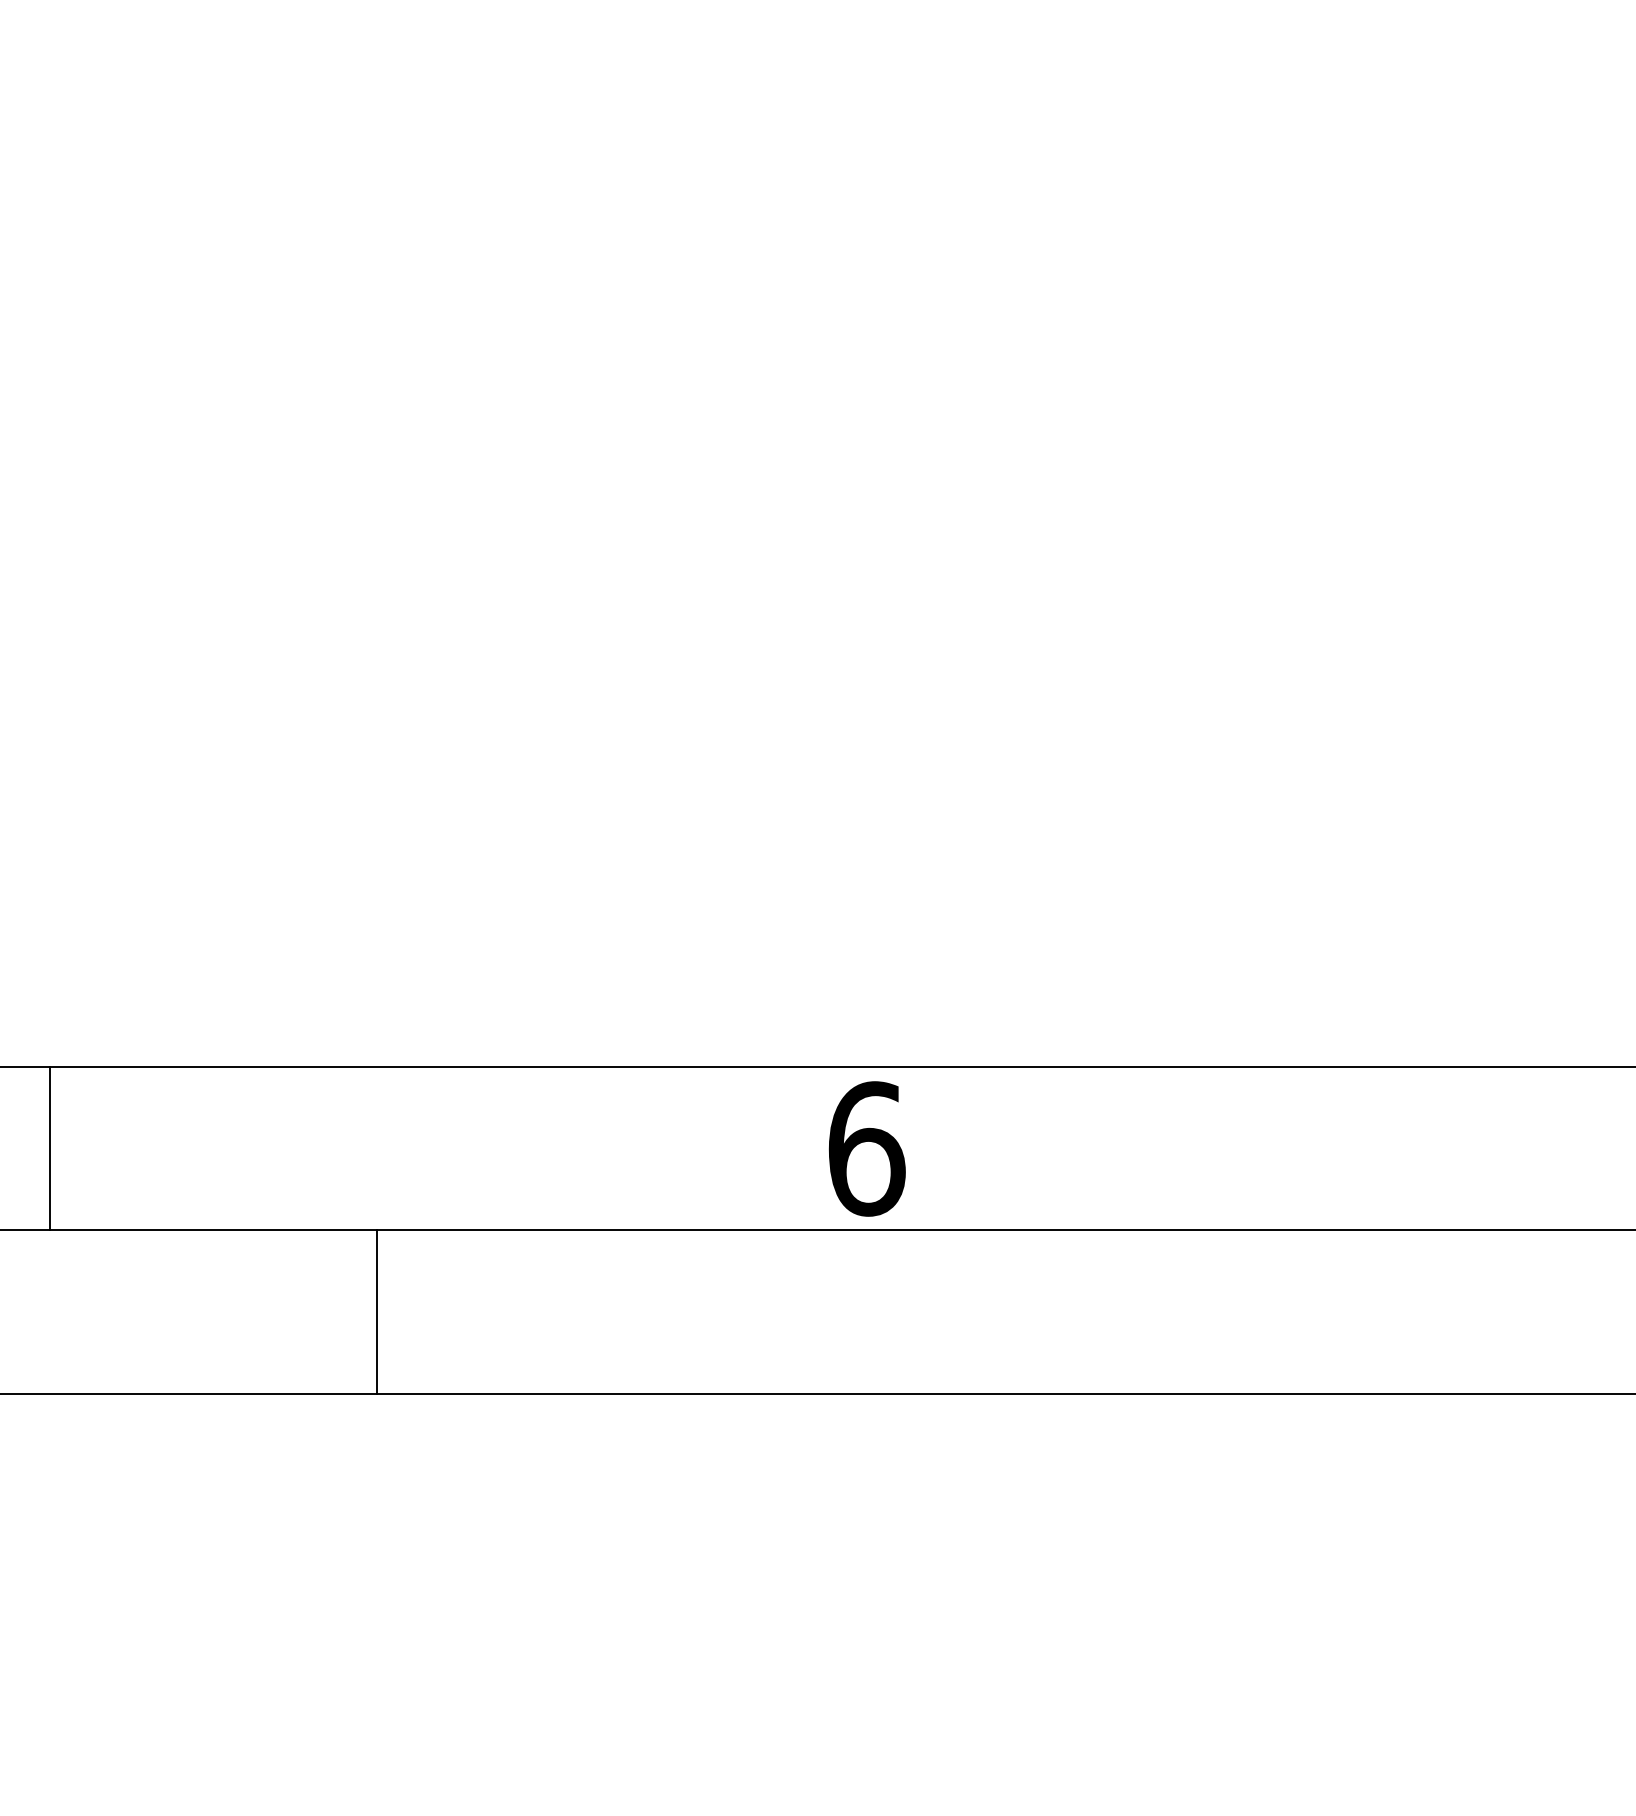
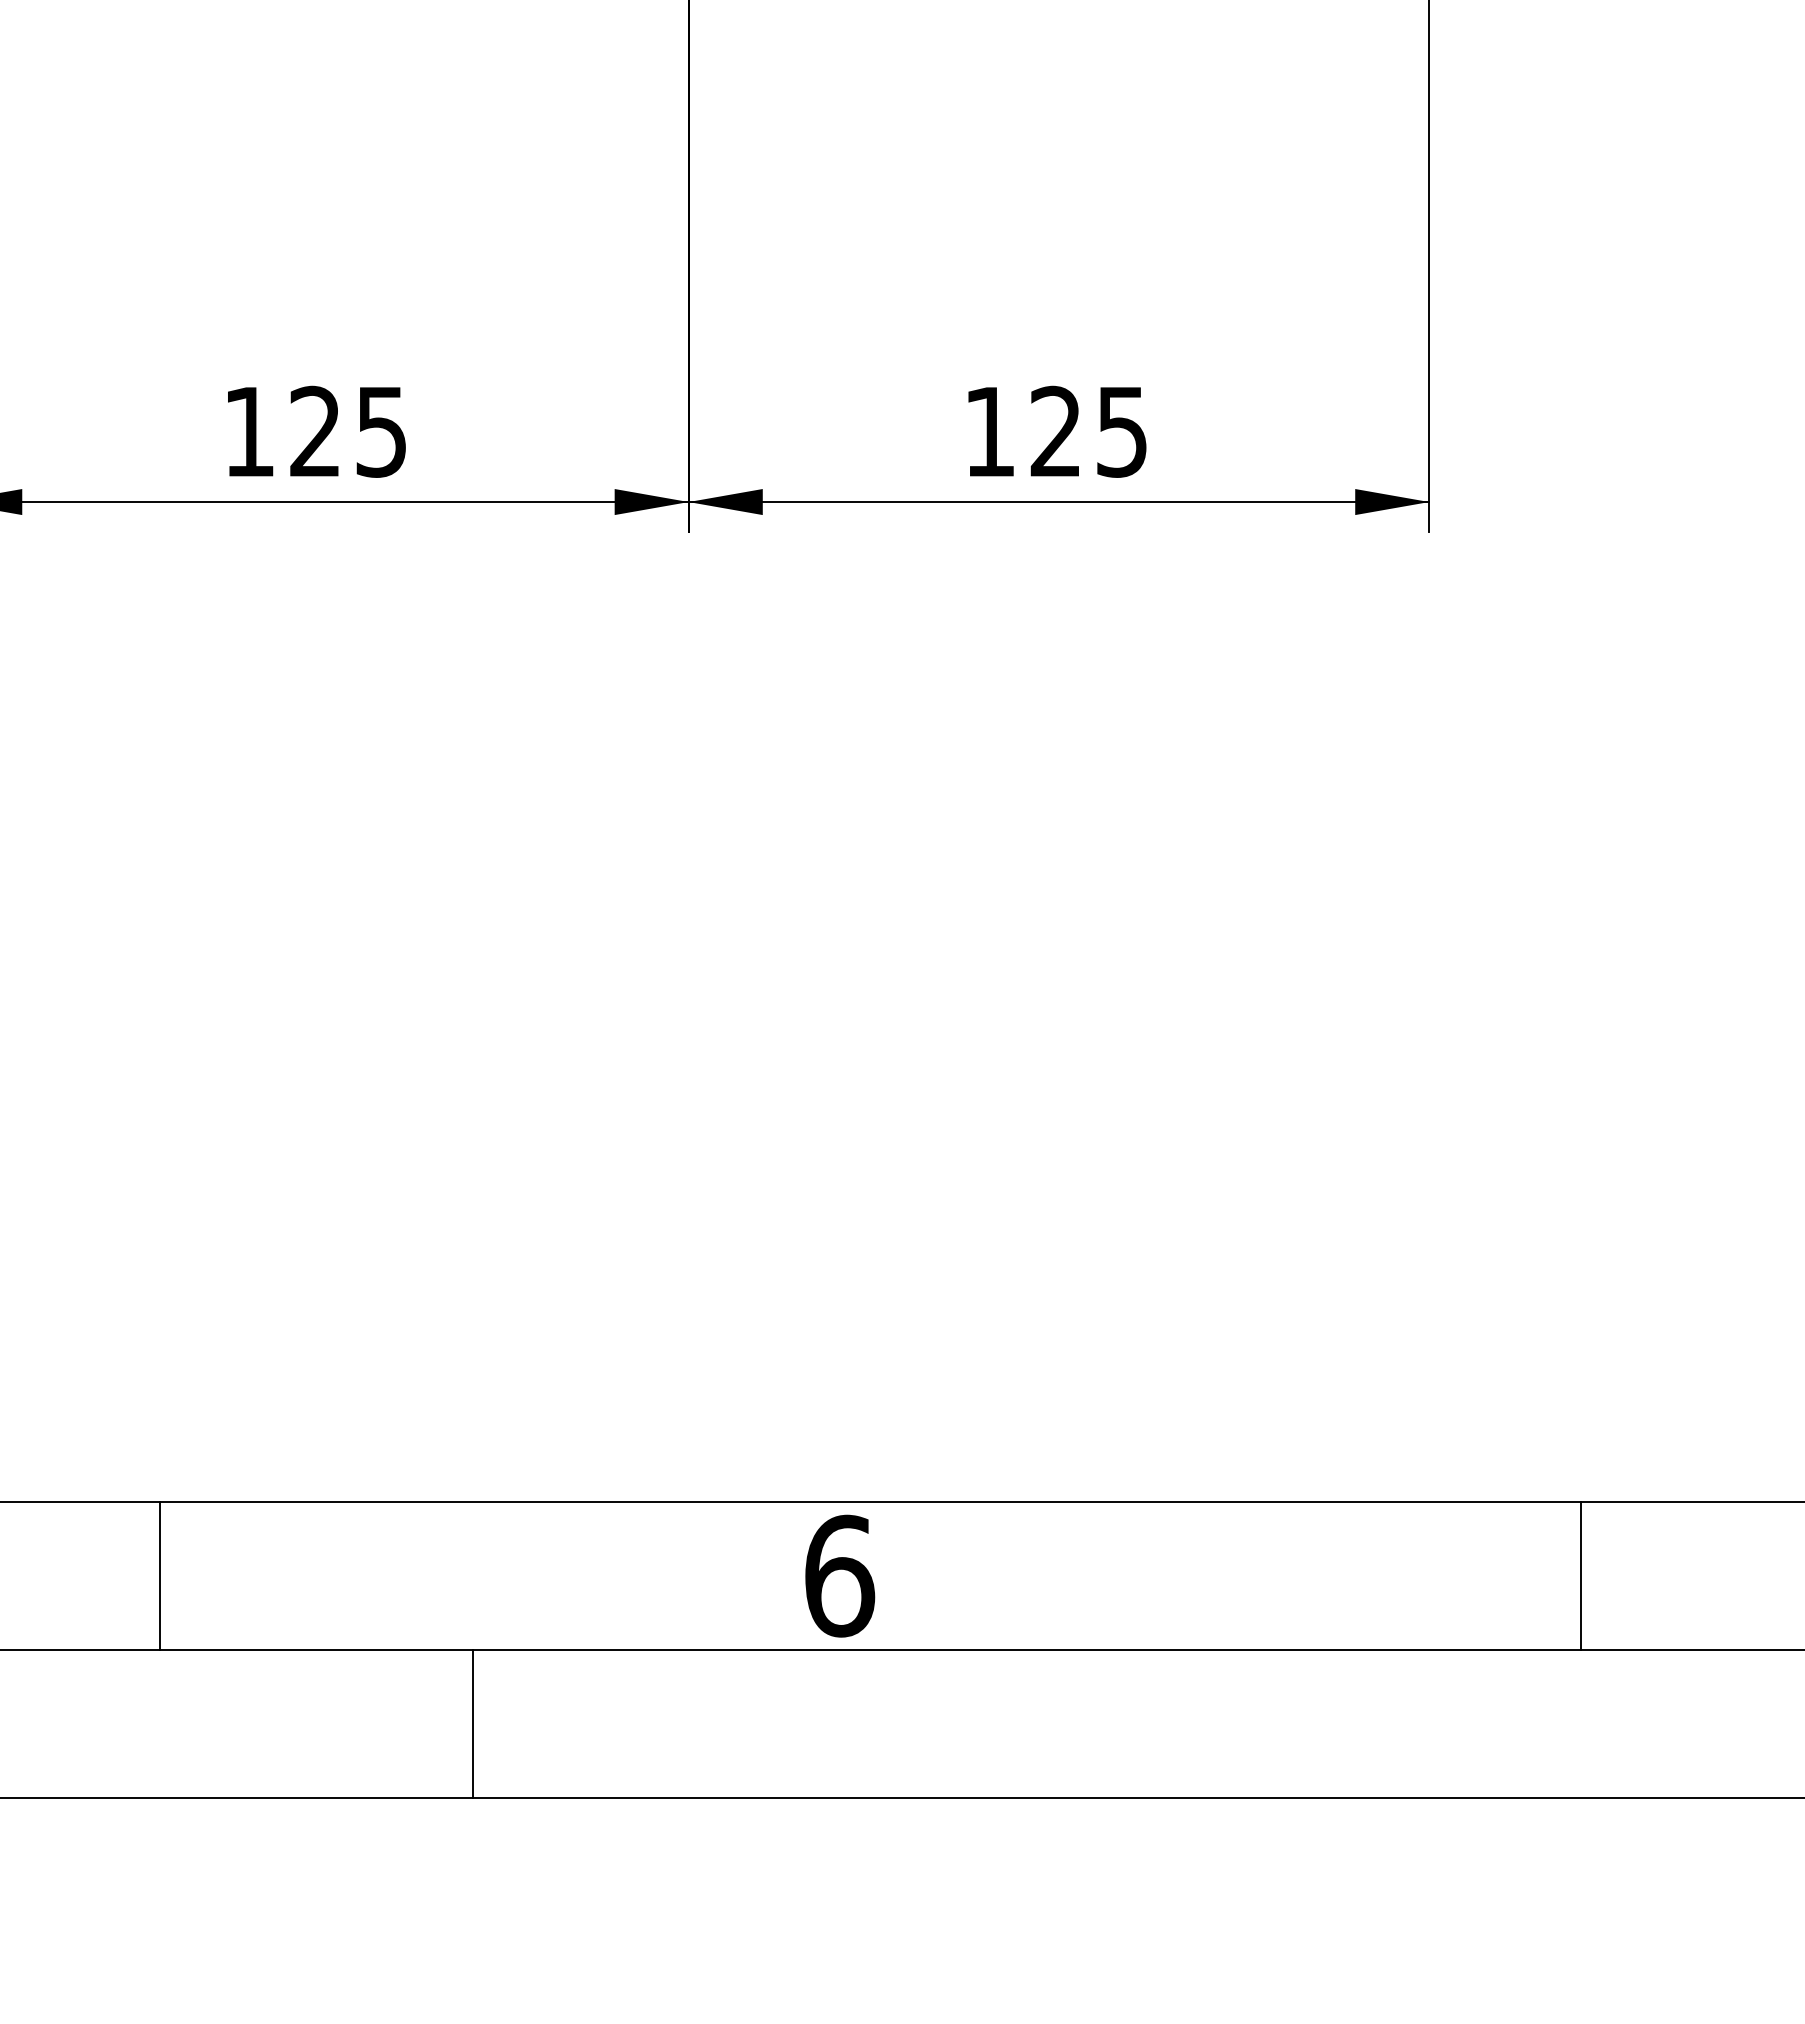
line: (50, 1148) -> (159, 1575), moved
line: (376, 1311) -> (472, 1723), moved

